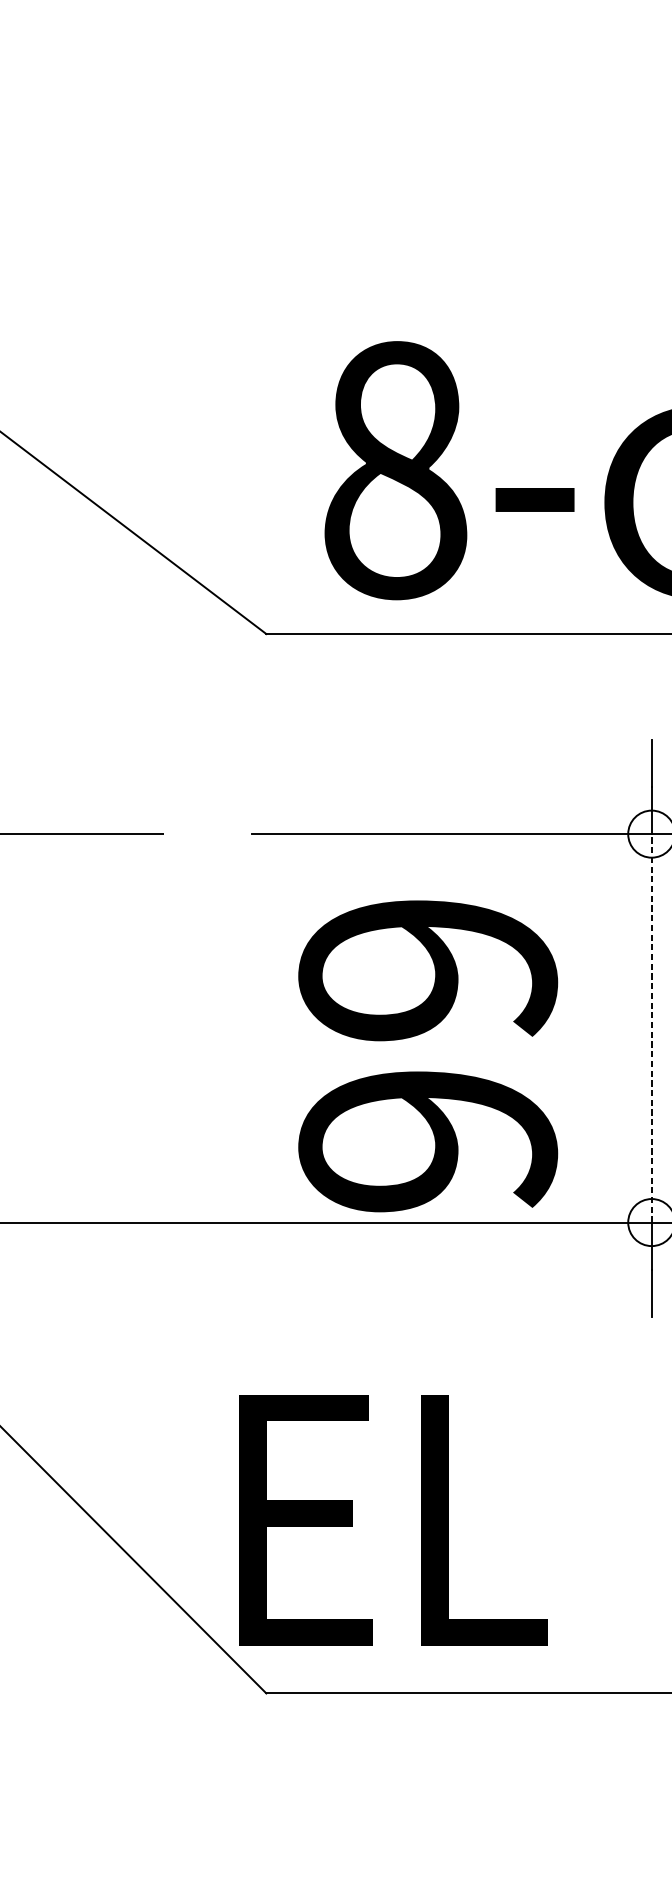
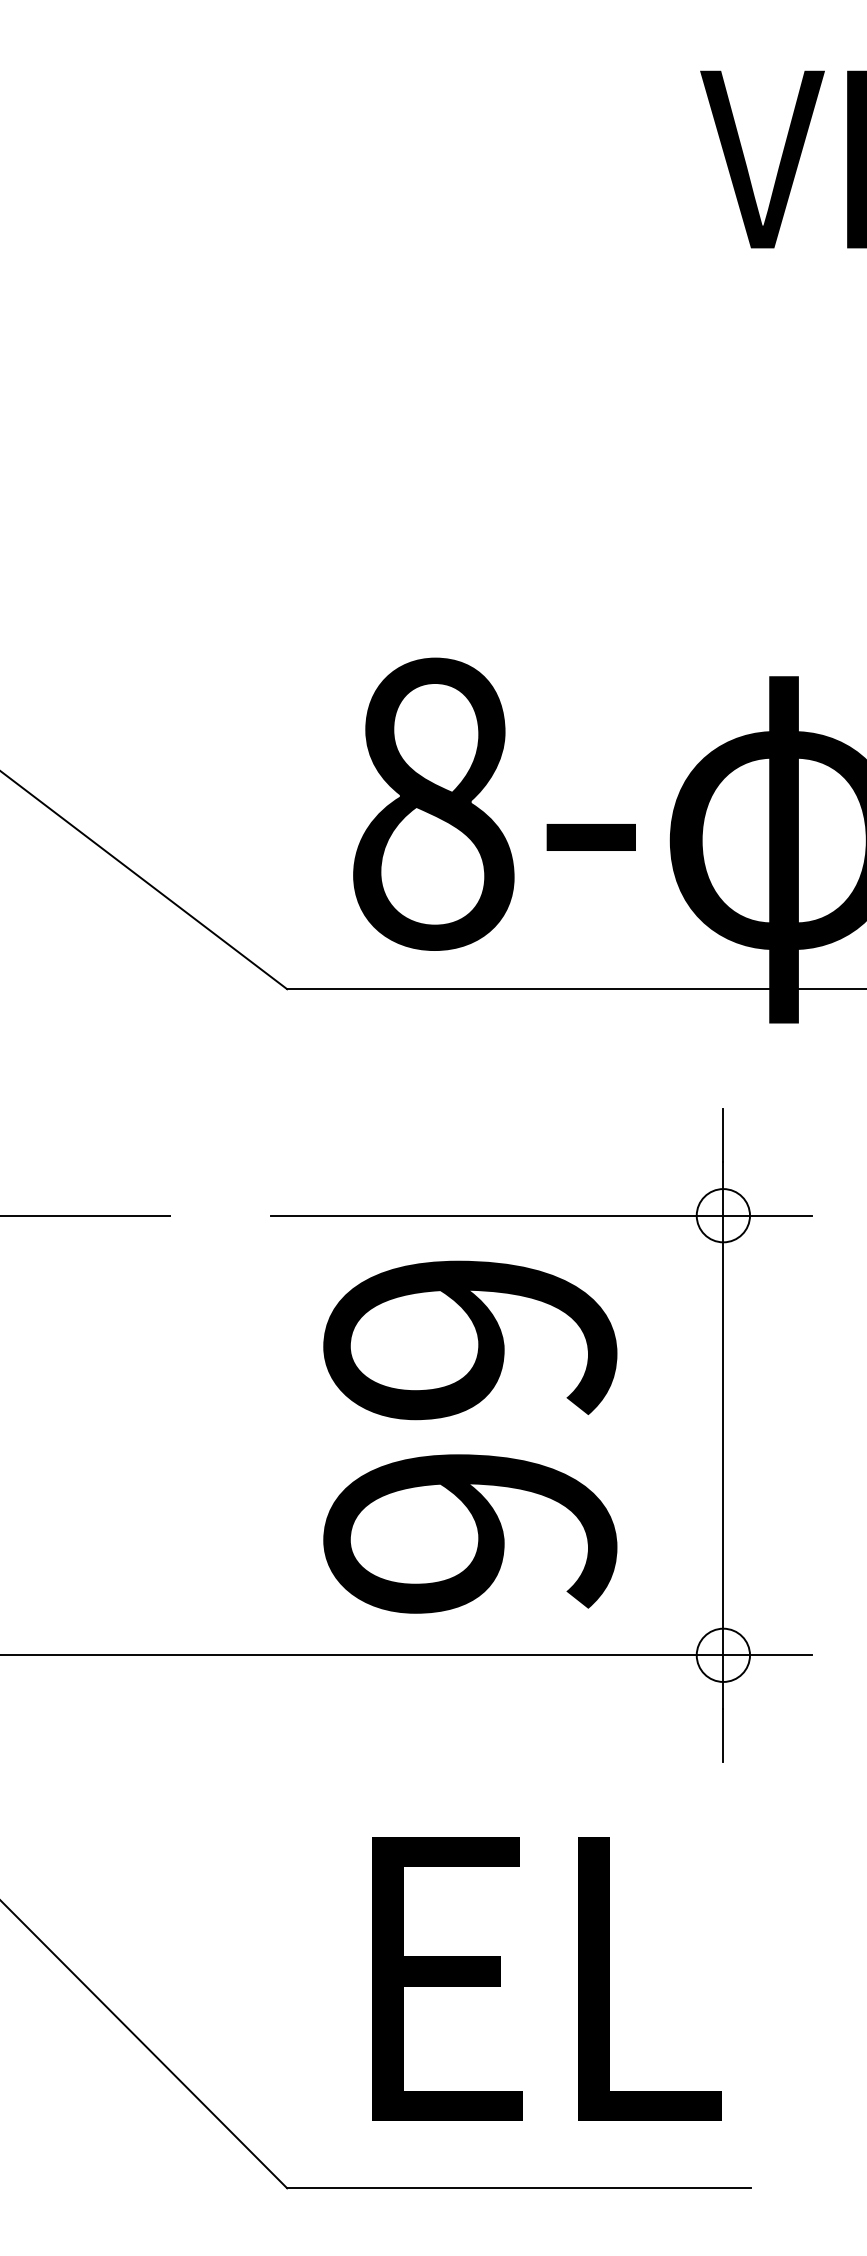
line: (651, 1028) -> (723, 1435), dashed -> solid
text: (428, 1055) -> (470, 1436), moved
text: (392, 1519) -> (546, 1978), moved

